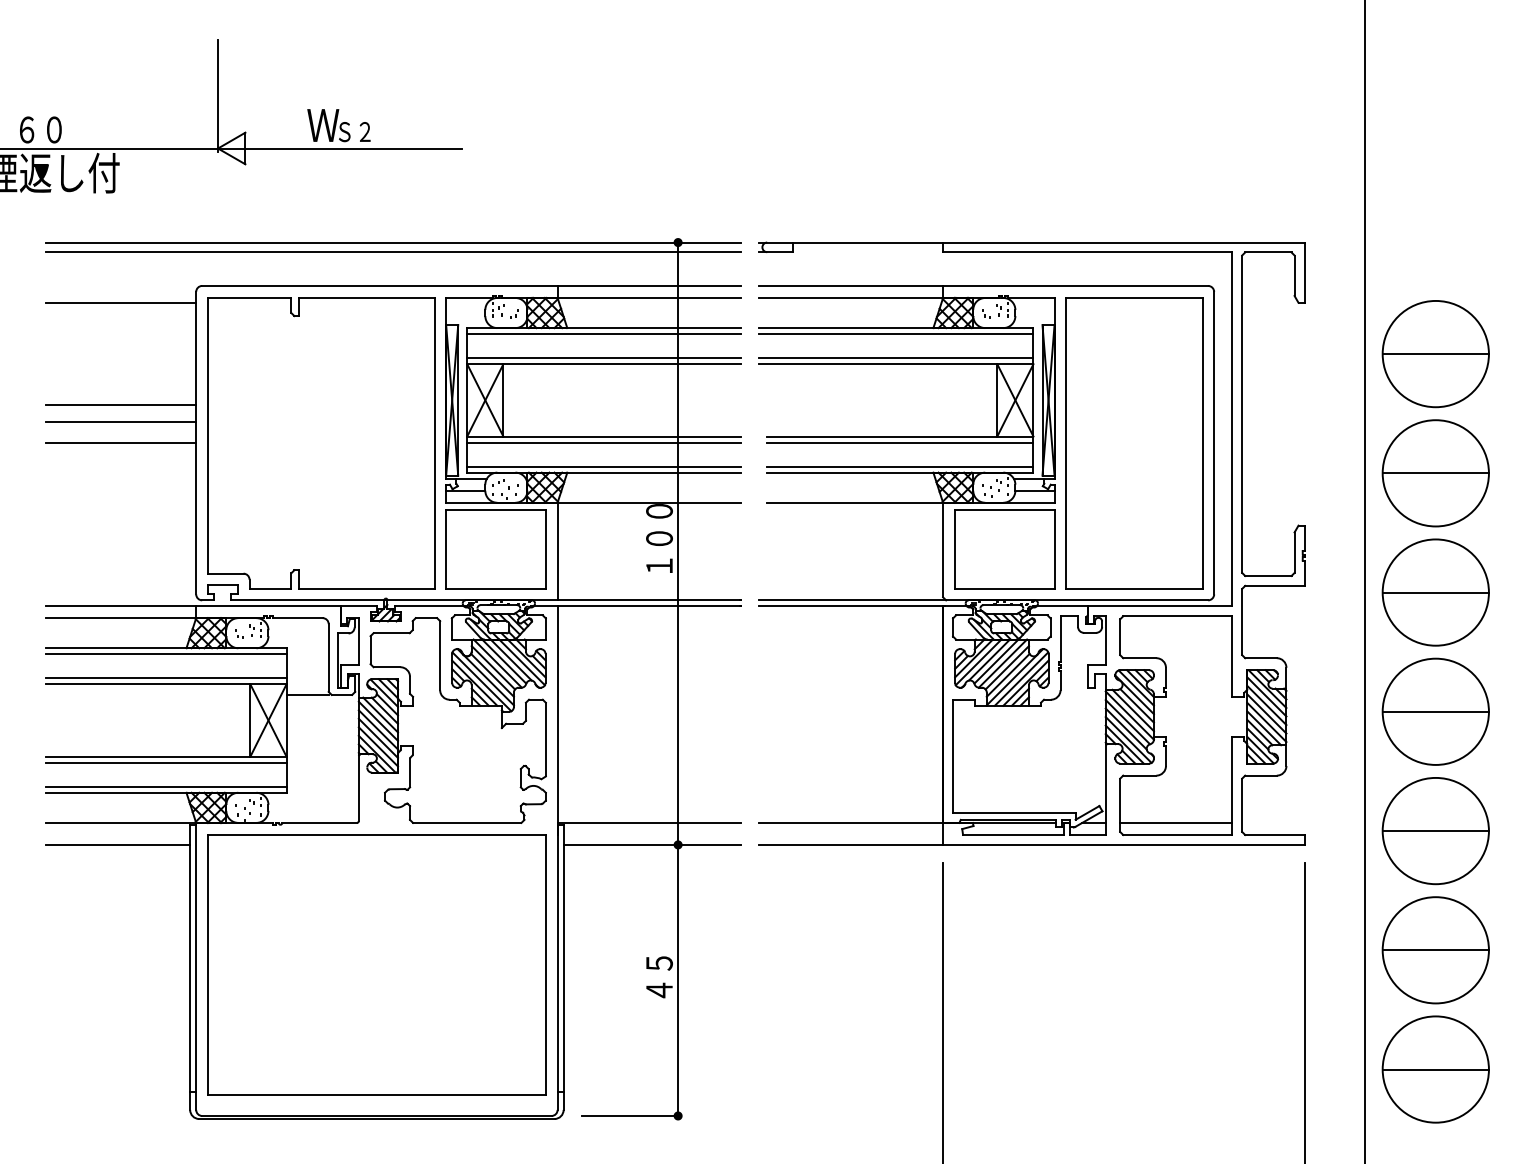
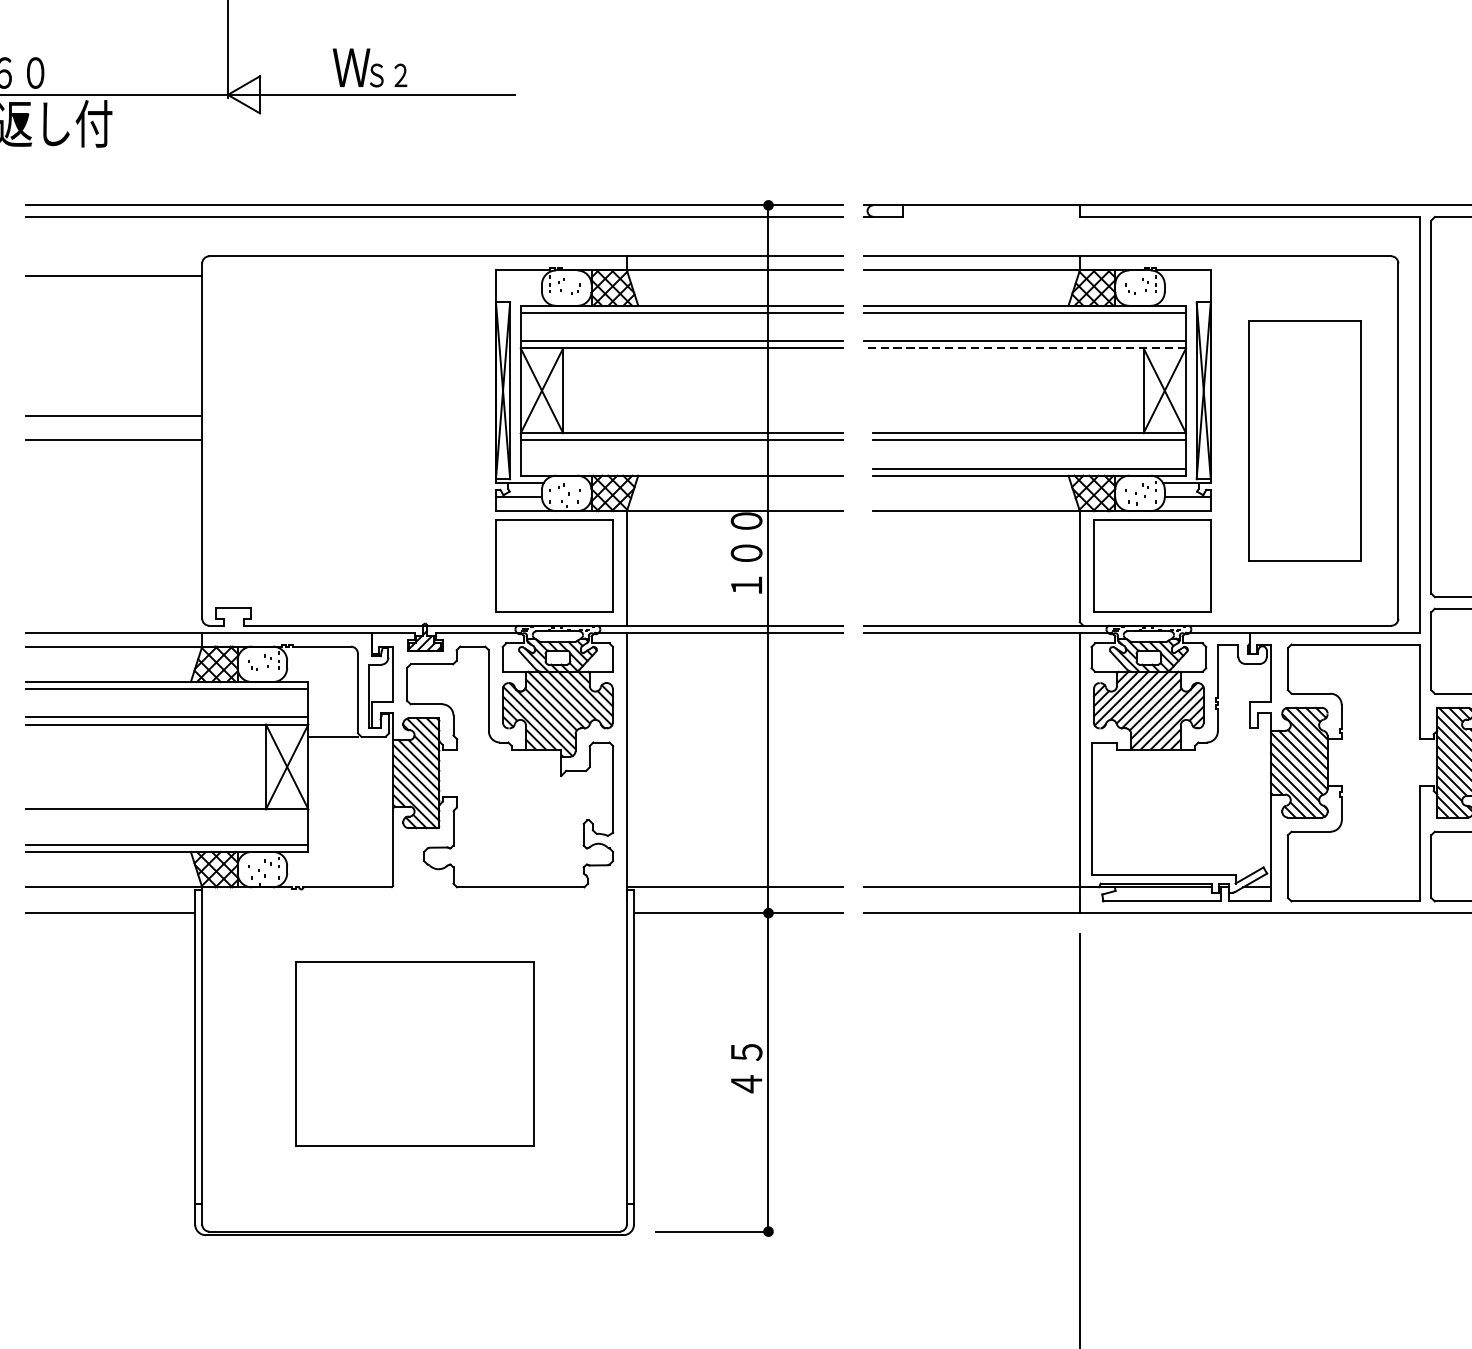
line: (895, 364) -> (1023, 348), solid -> dashed
line: (121, 405) -> (114, 396), removed
part: (321, 443) -> (349, 441), removed
part: (1134, 443) -> (1304, 441), size x0.7
line: (604, 466) -> (682, 468), removed
line: (166, 762) -> (167, 816), removed
line: (1176, 823) -> (1354, 887), removed
part: (376, 964) -> (414, 1053), size x0.6

